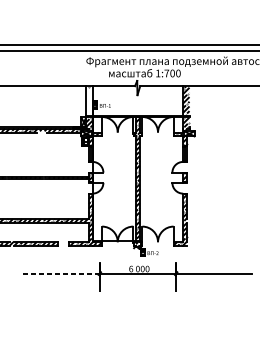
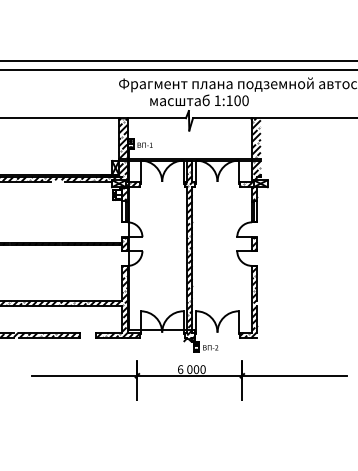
text: (166, 73) -> (229, 100), 1:700 -> 1:100
hatch: (88, 100) -> (122, 138), added
line: (61, 273) -> (84, 375), dashed -> solid

